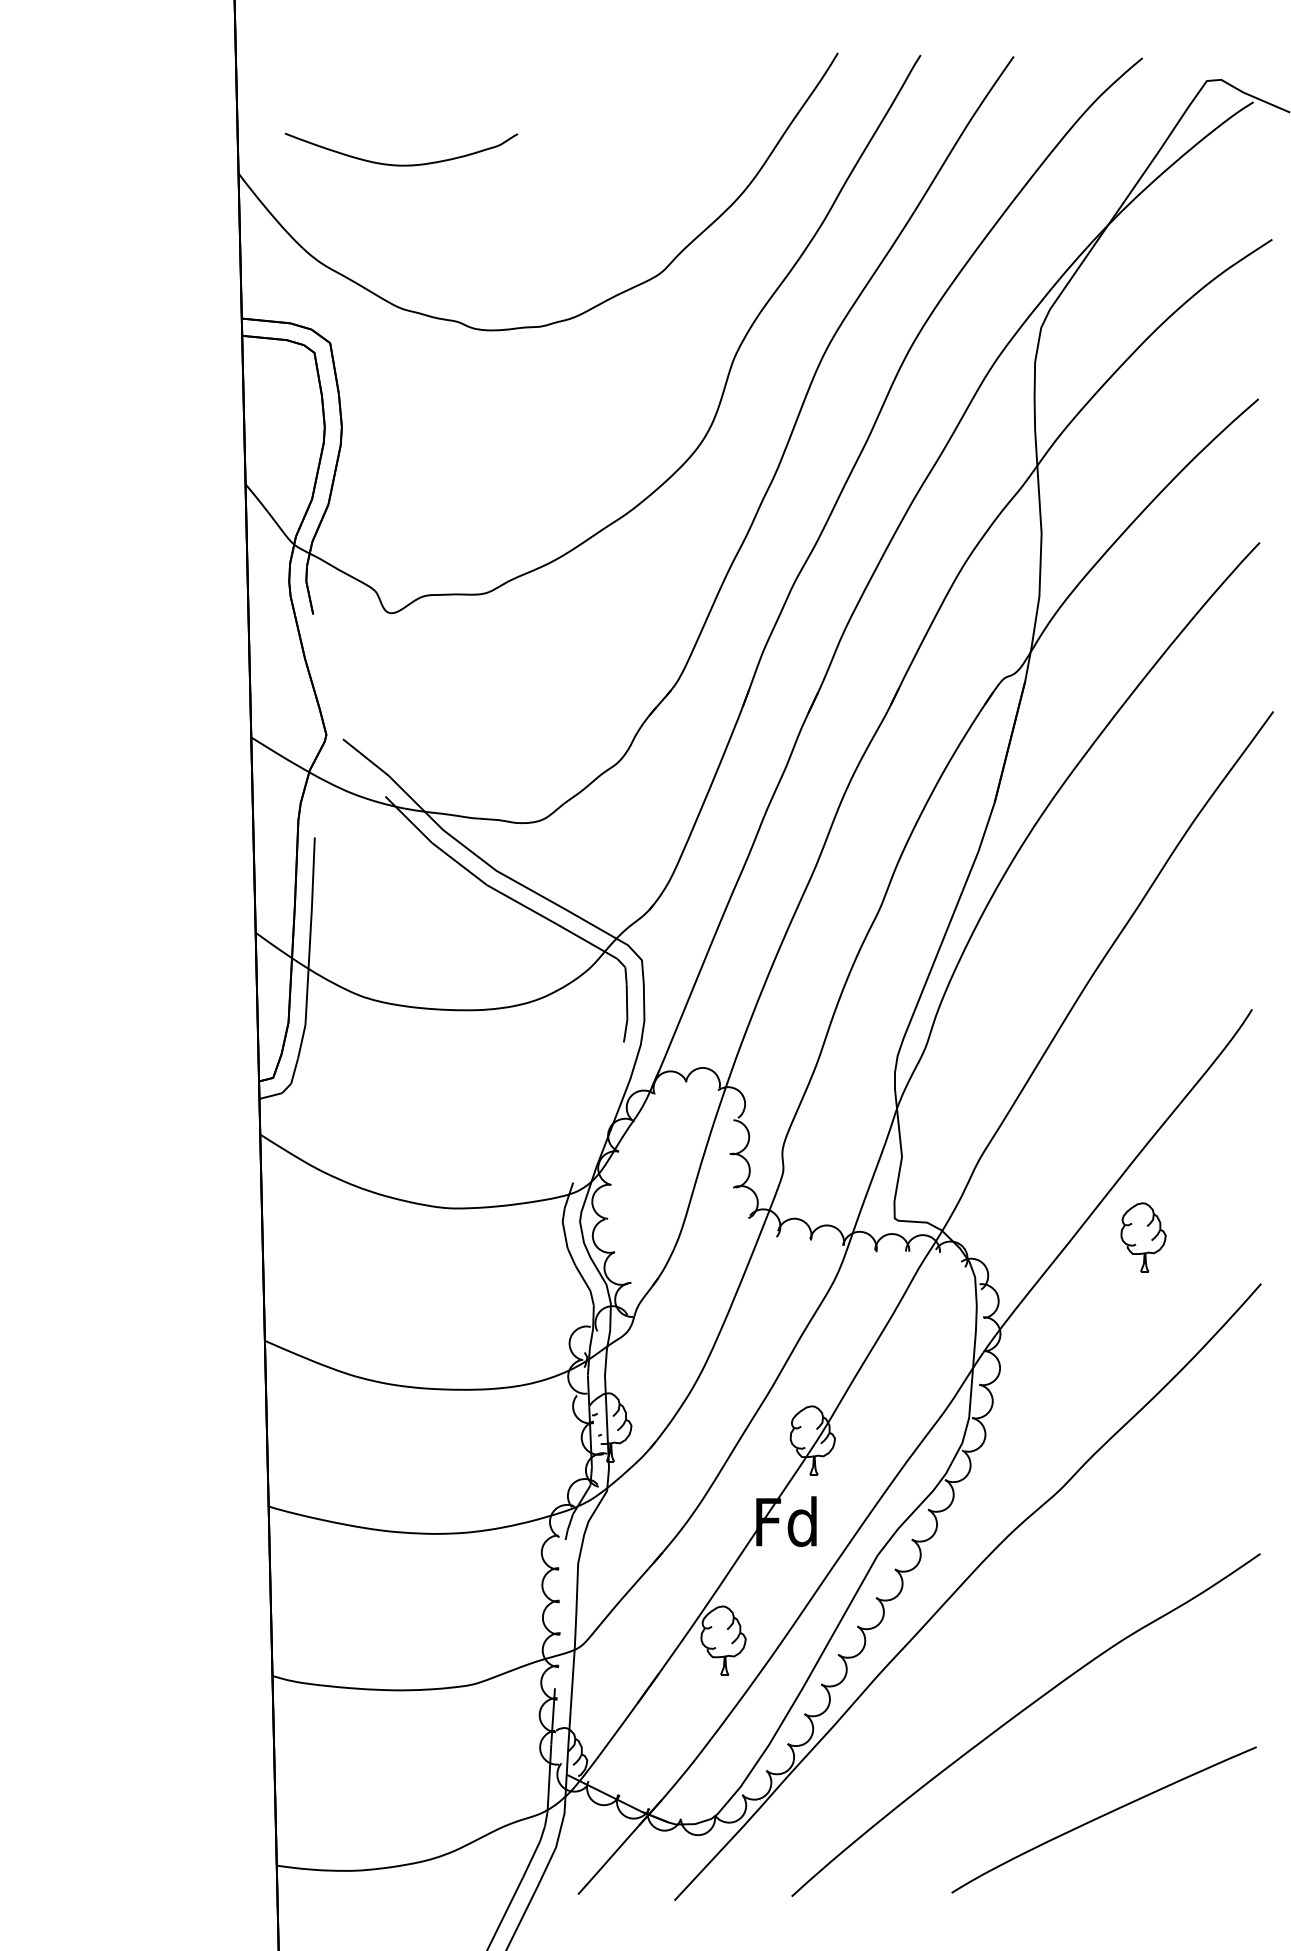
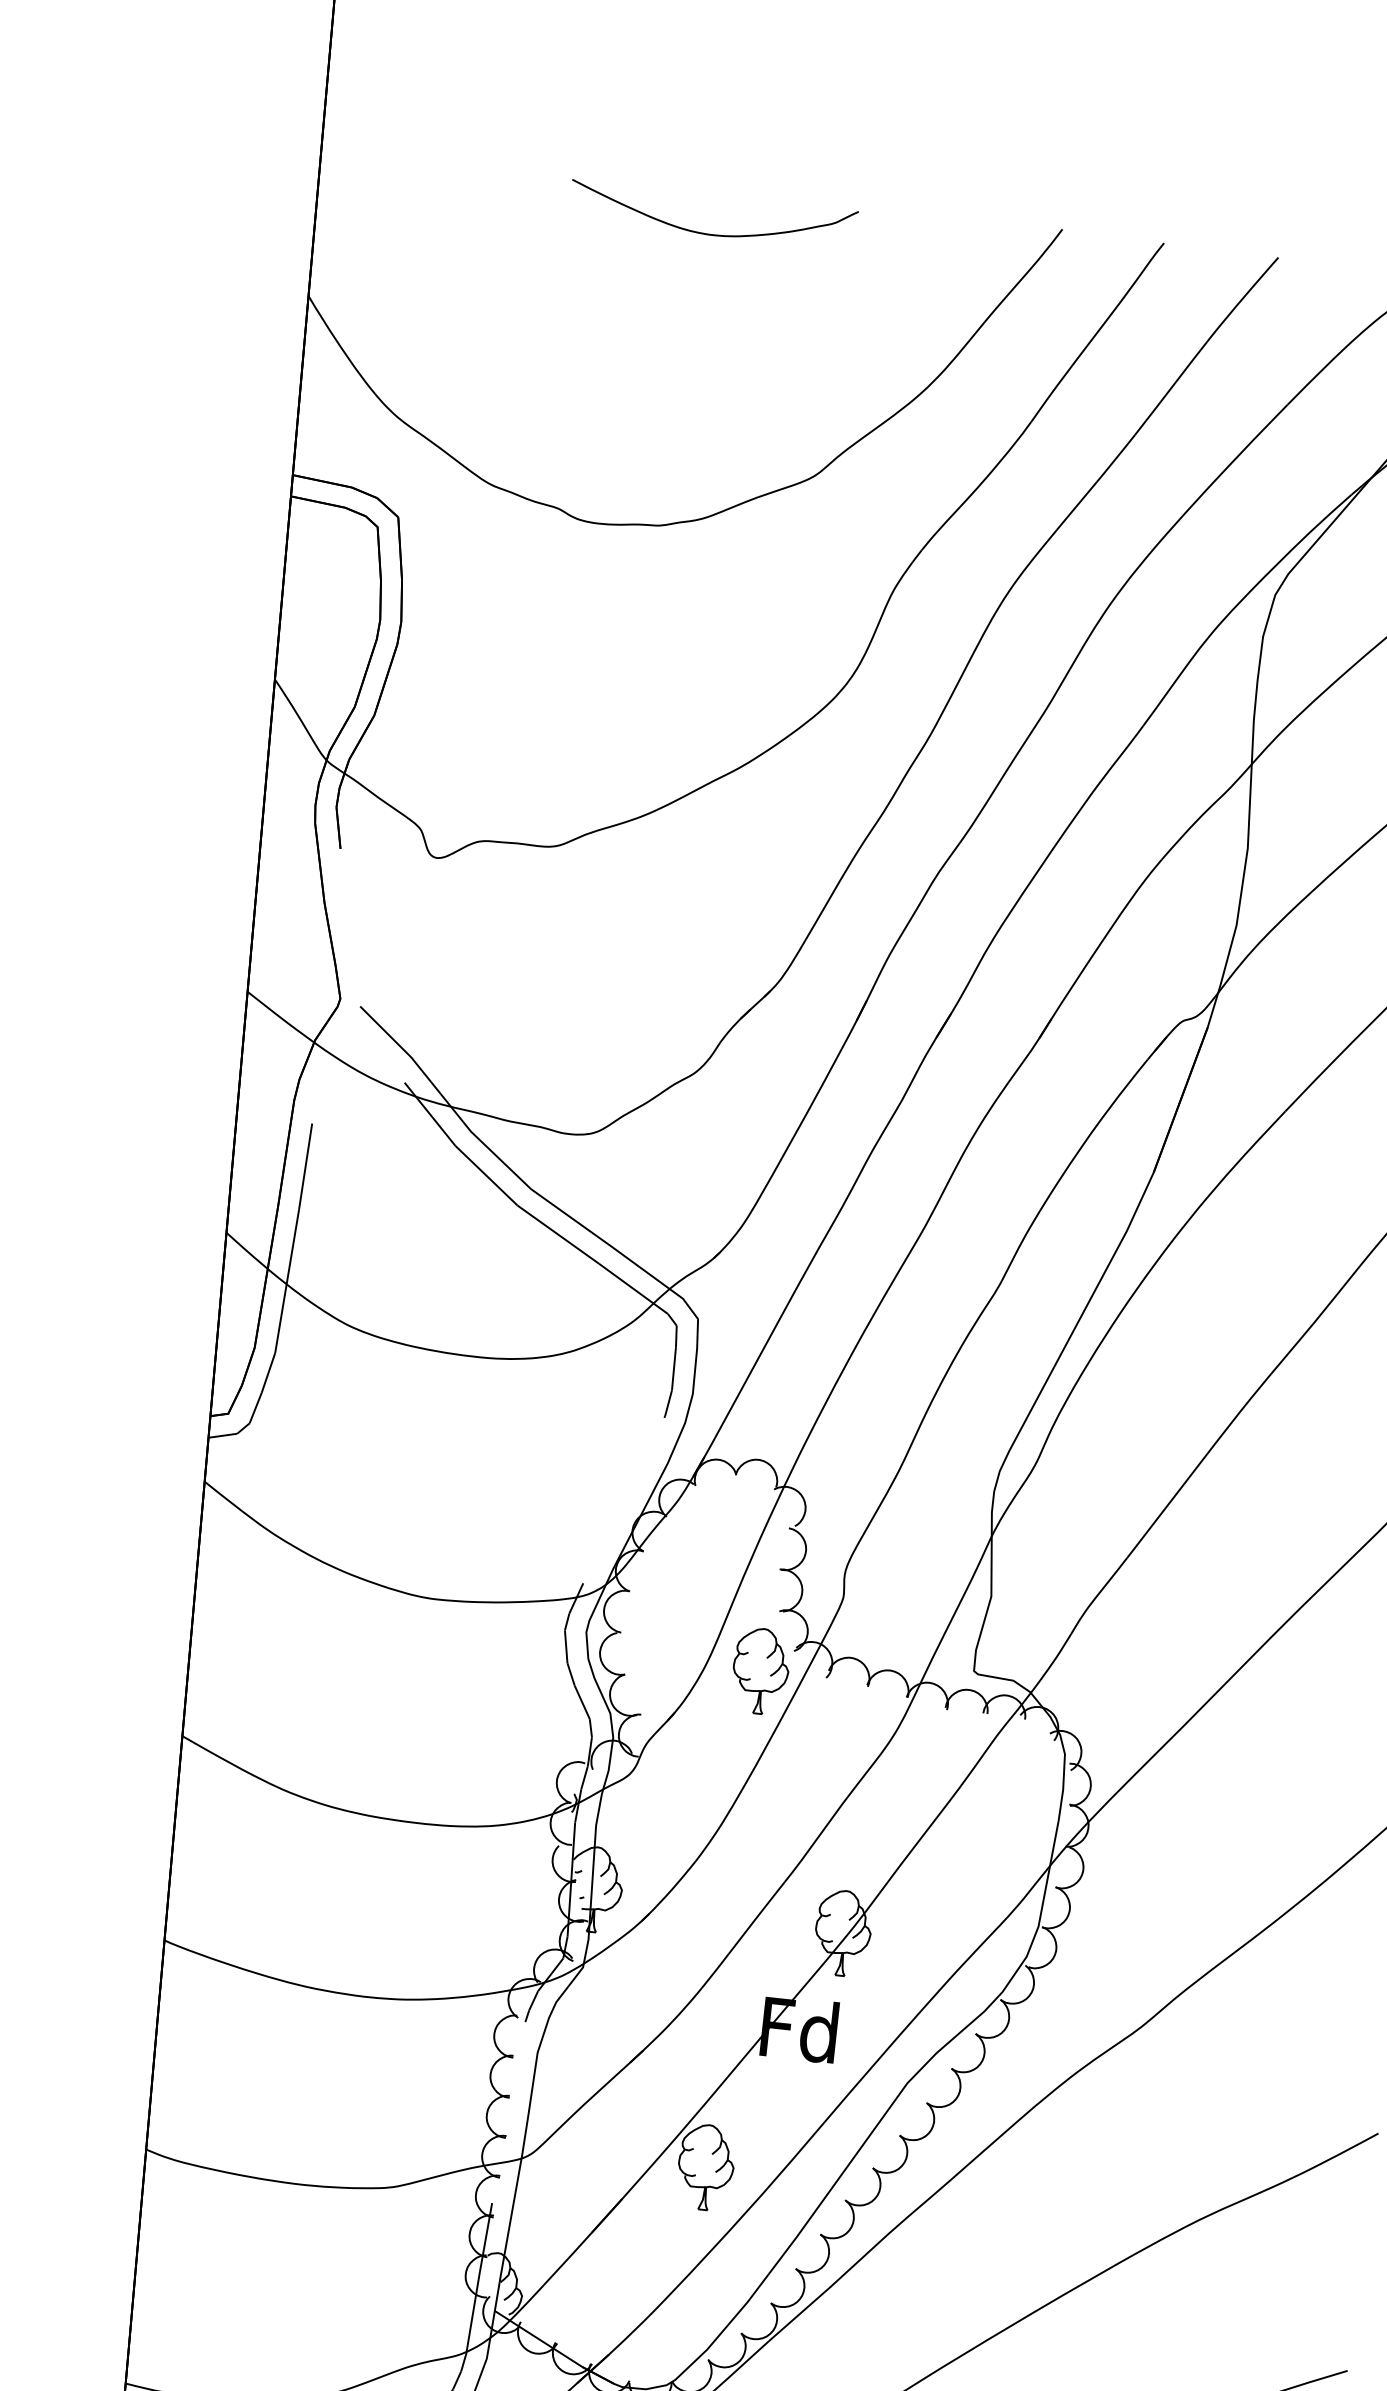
curve: (401, 164) -> (711, 233), moved
part: (1143, 1237) -> (760, 1671), moved

